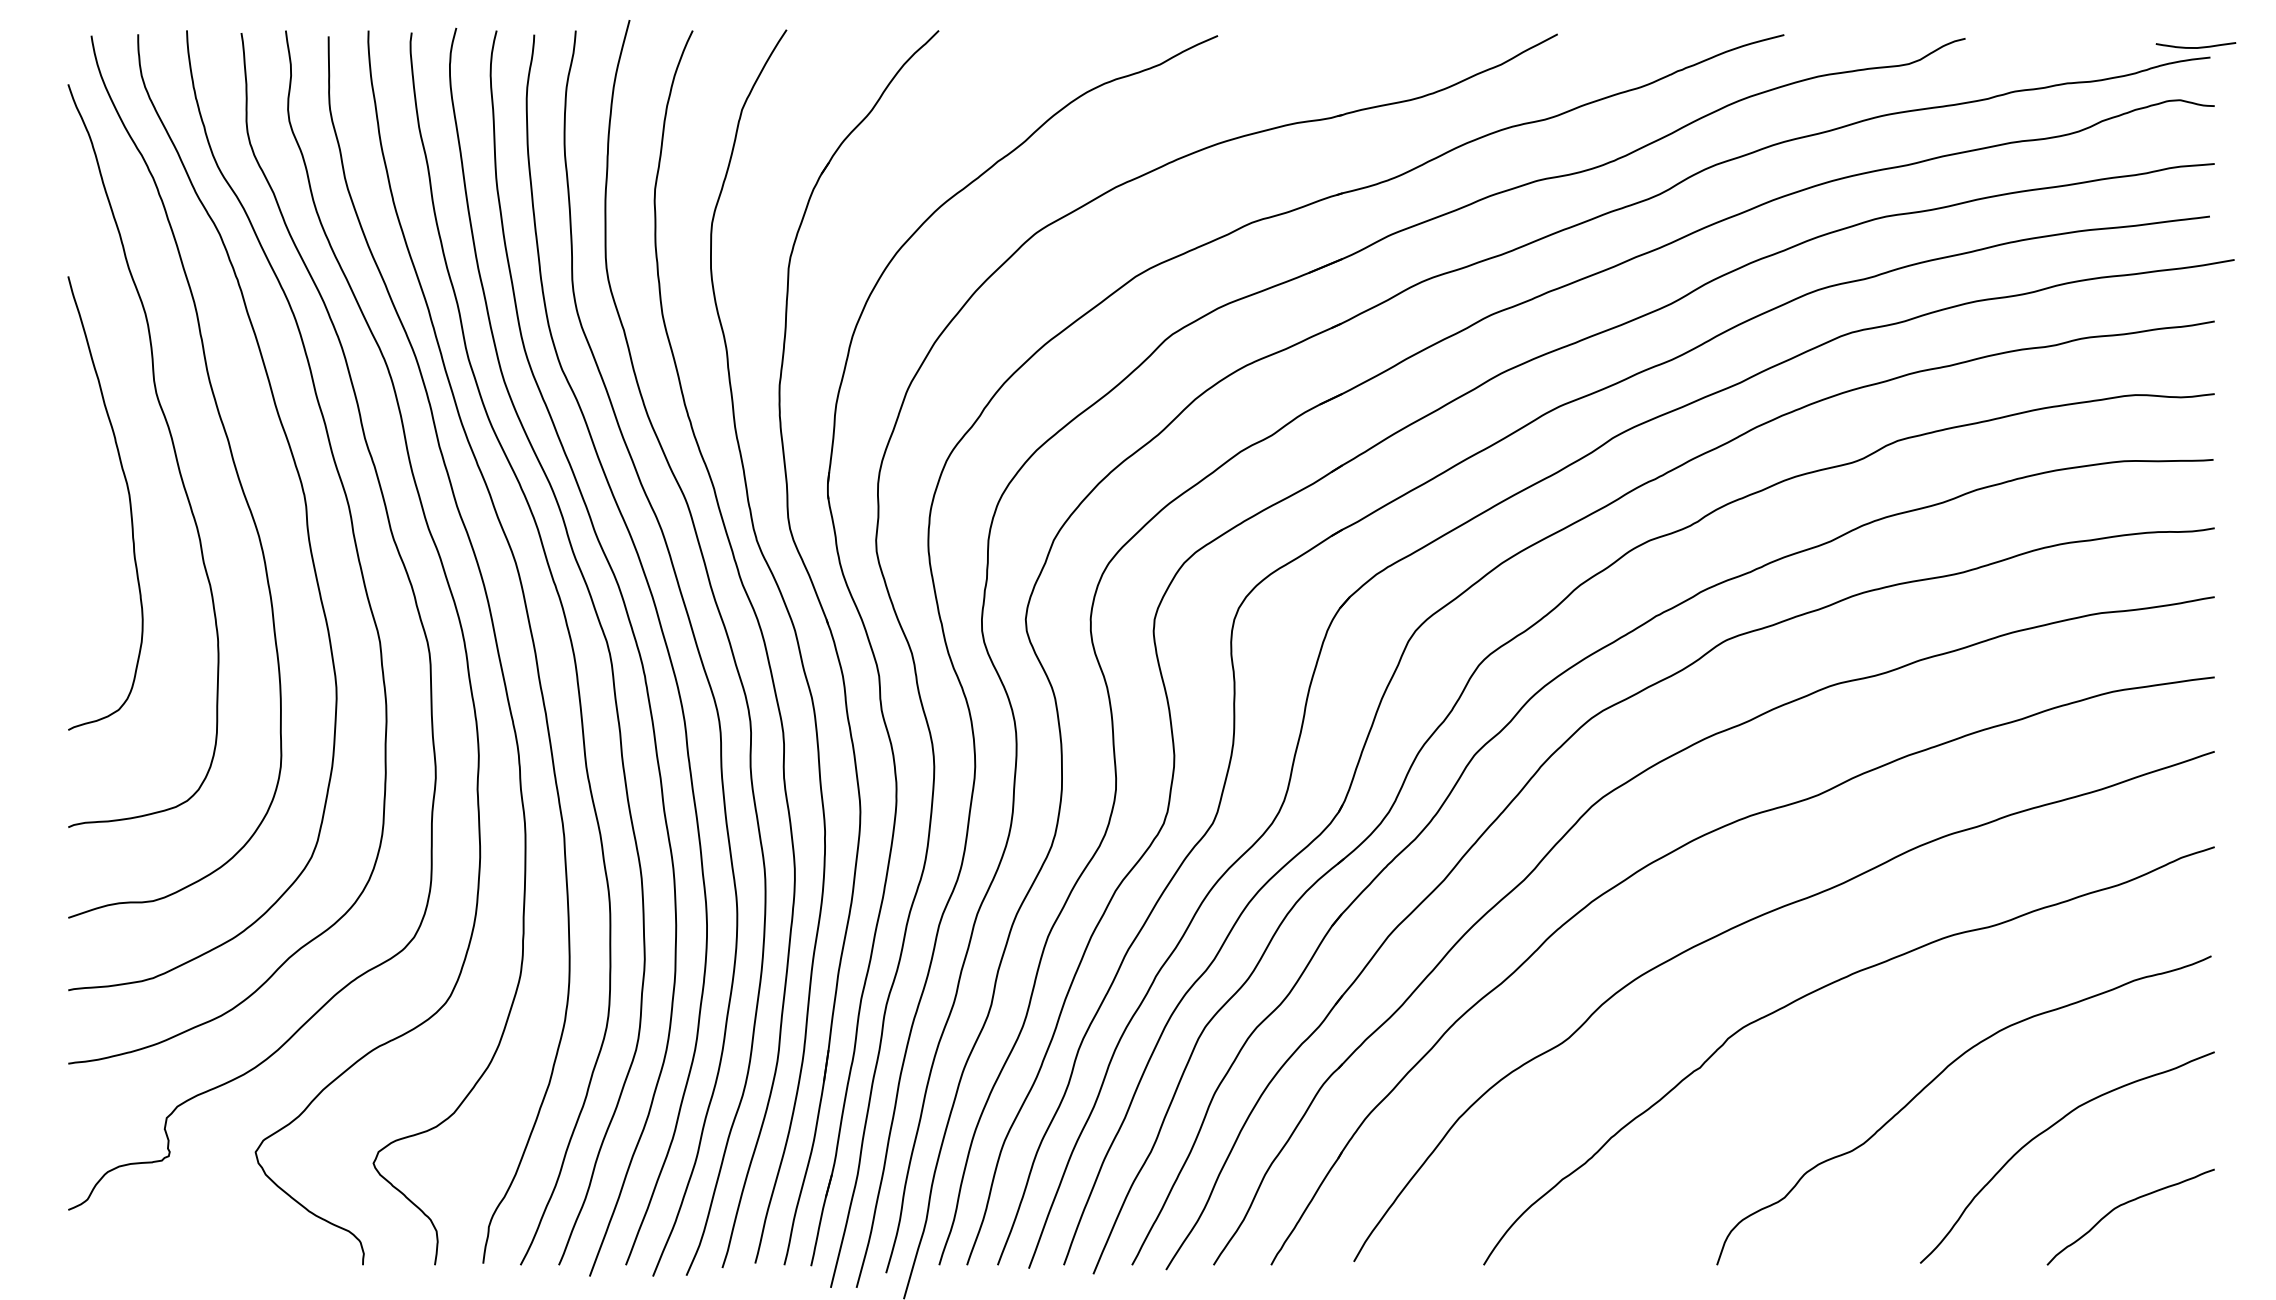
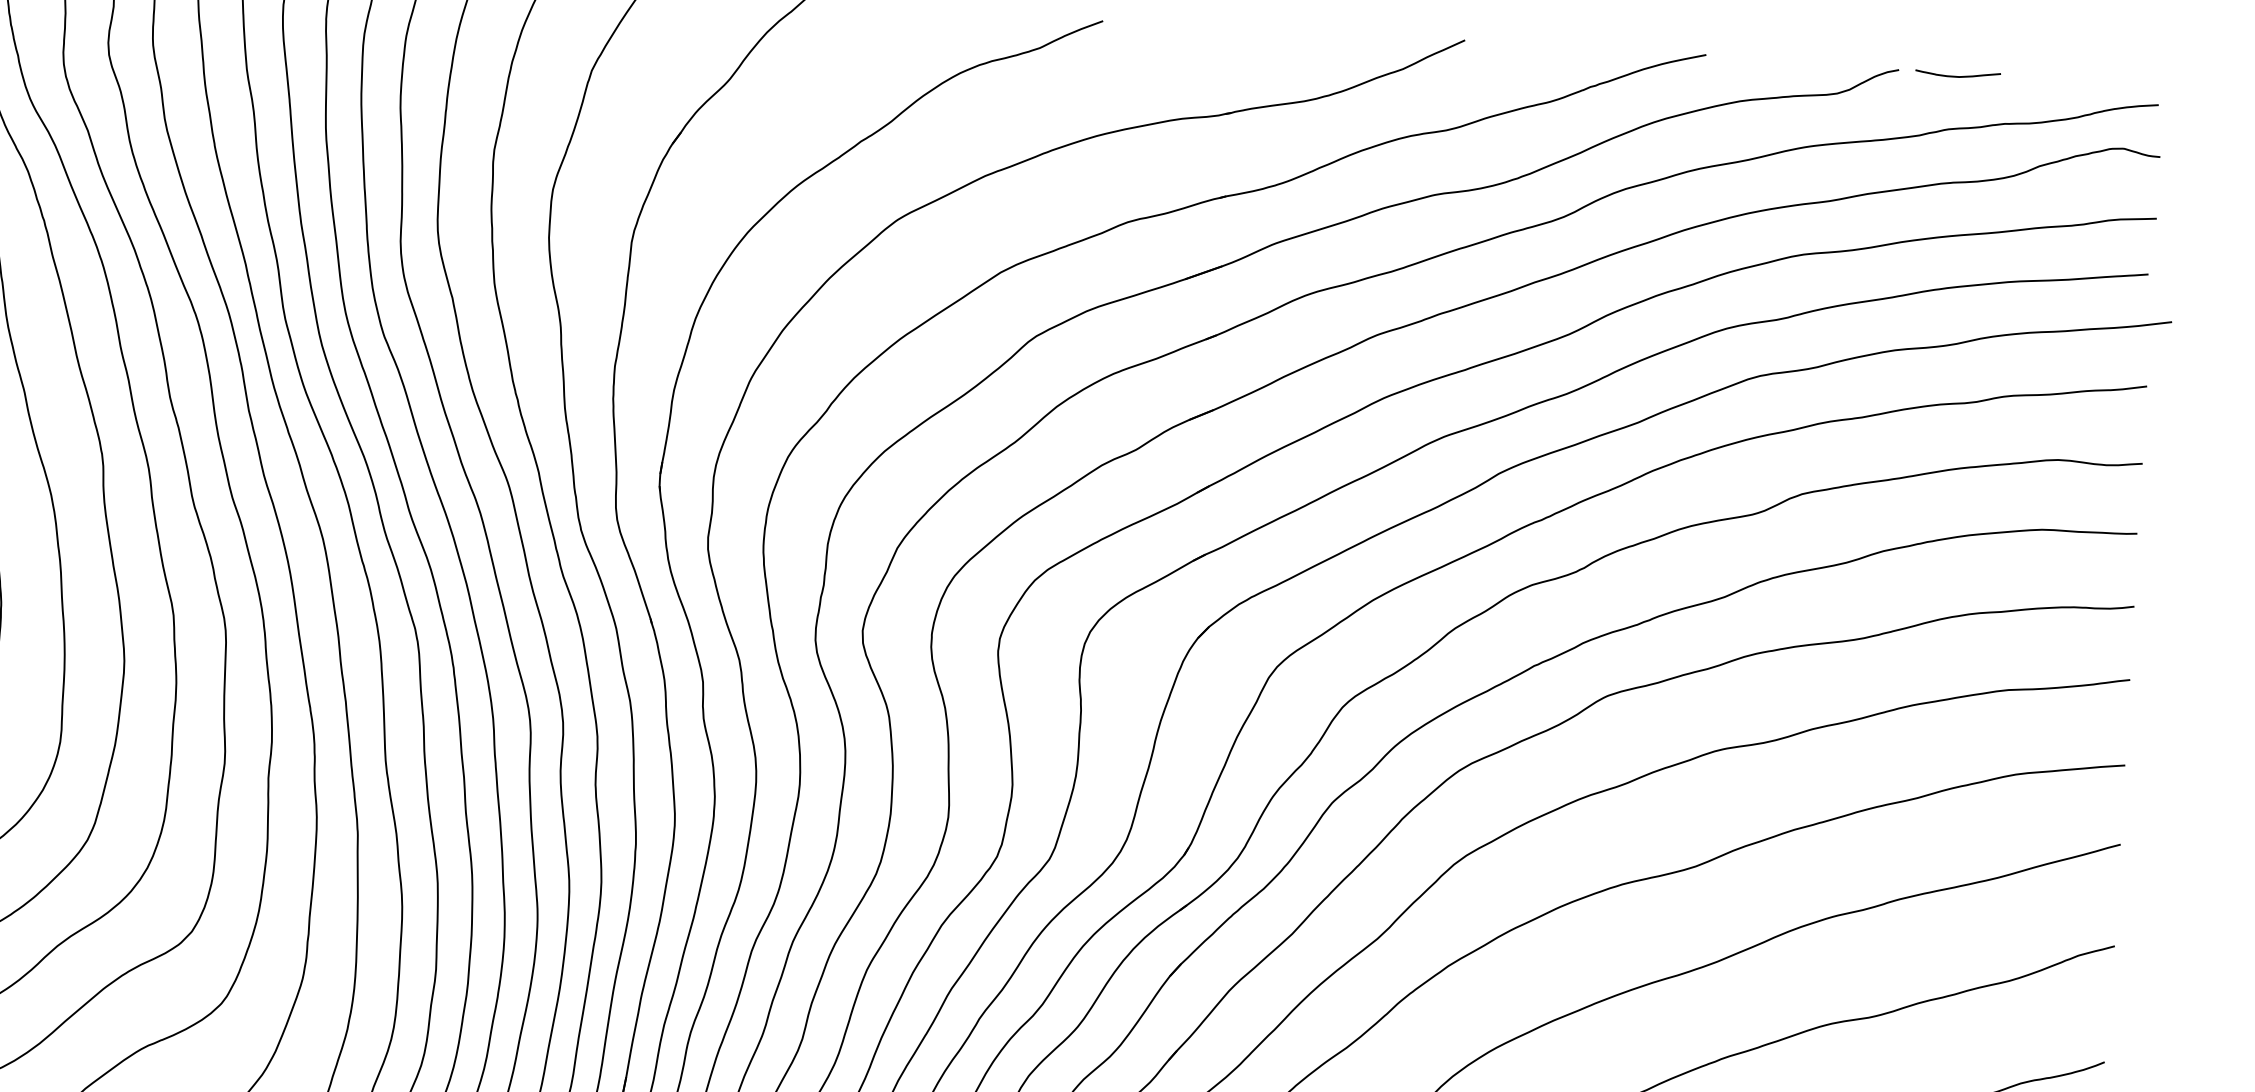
curve: (2195, 47) -> (1957, 76), moved

